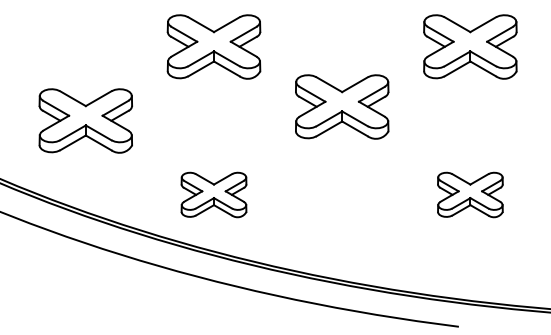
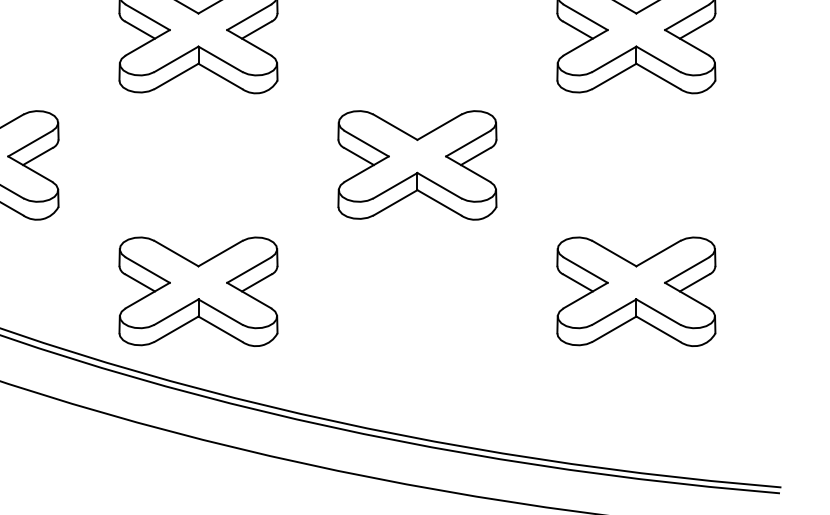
part: (342, 106) -> (417, 164), moved
part: (213, 194) -> (197, 290), size x1.43
part: (470, 194) -> (636, 290), size x1.43

